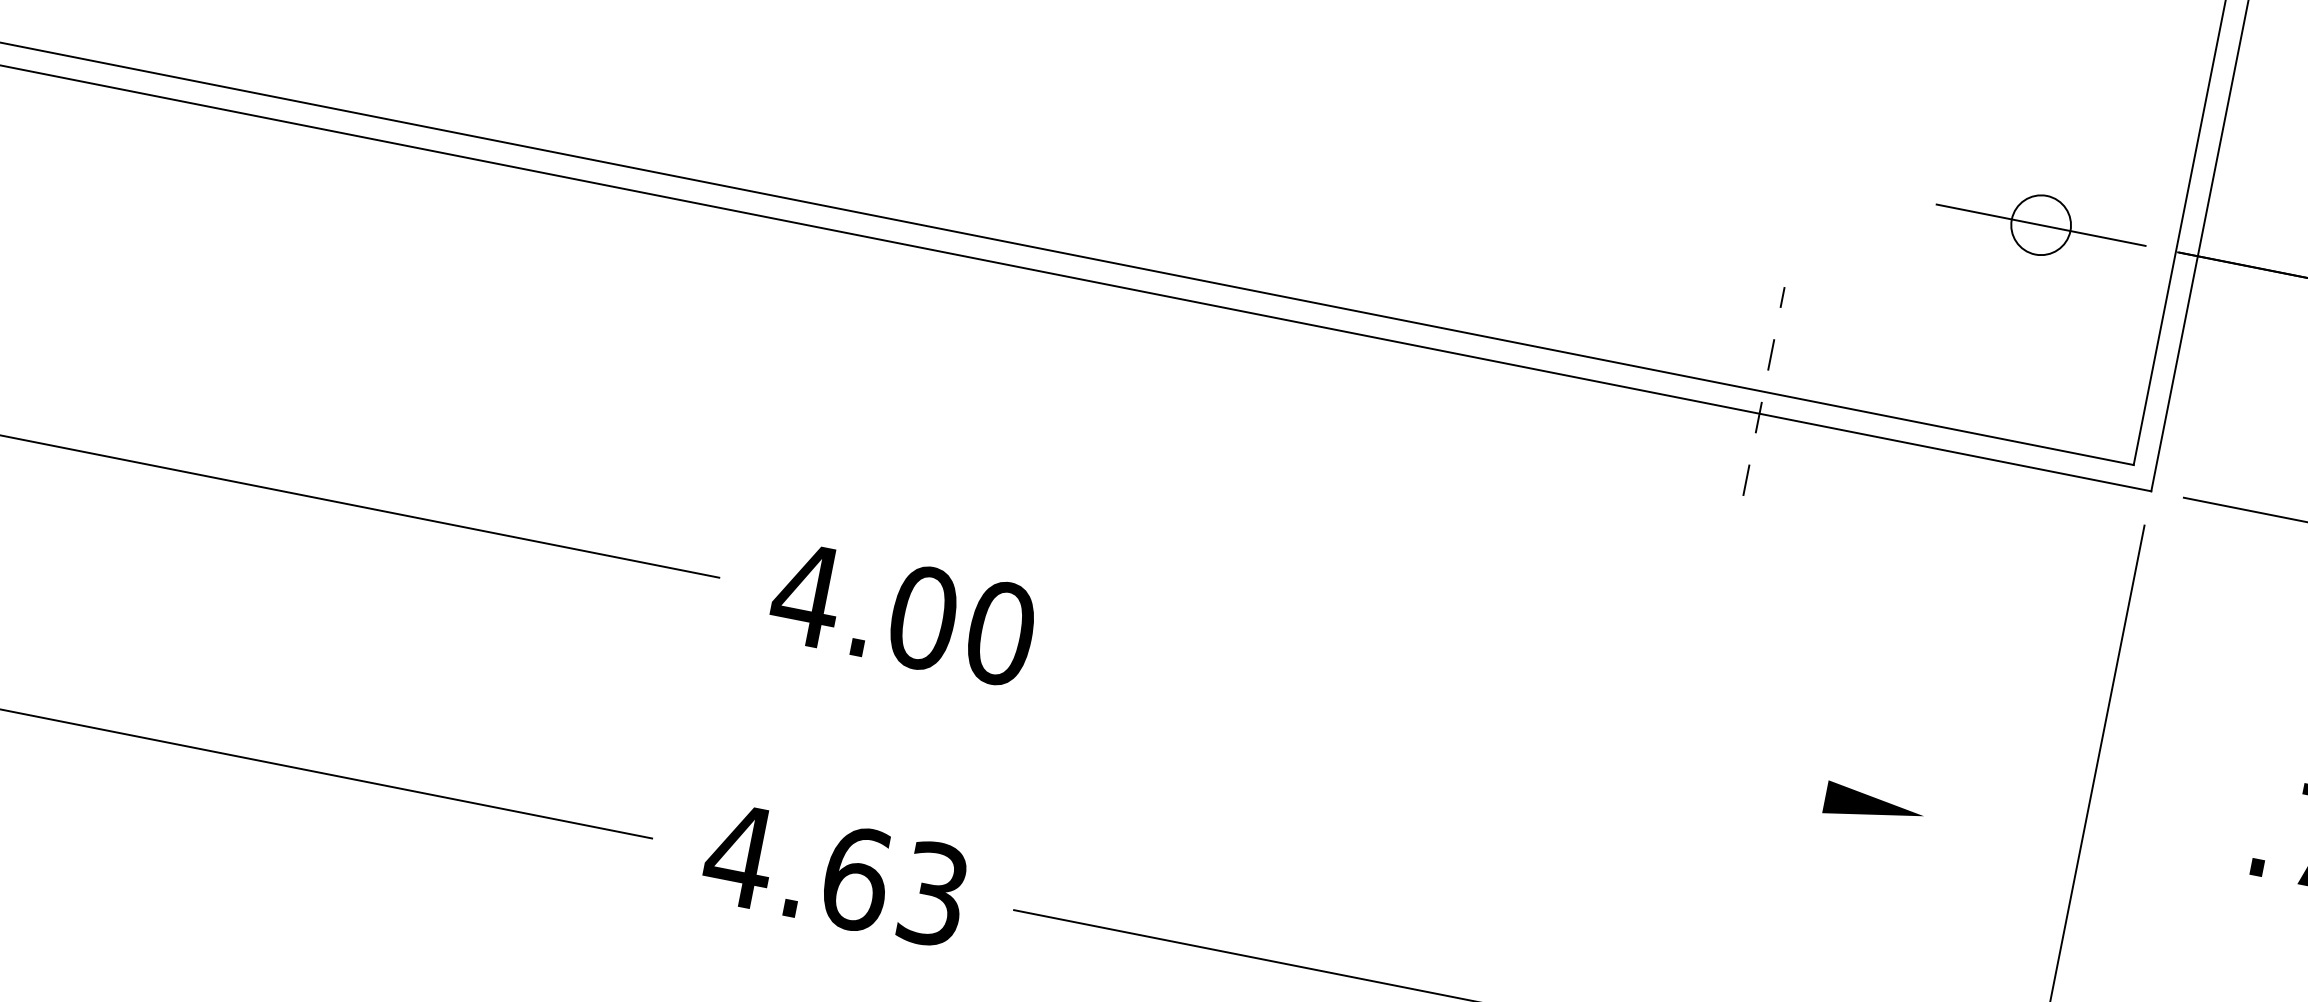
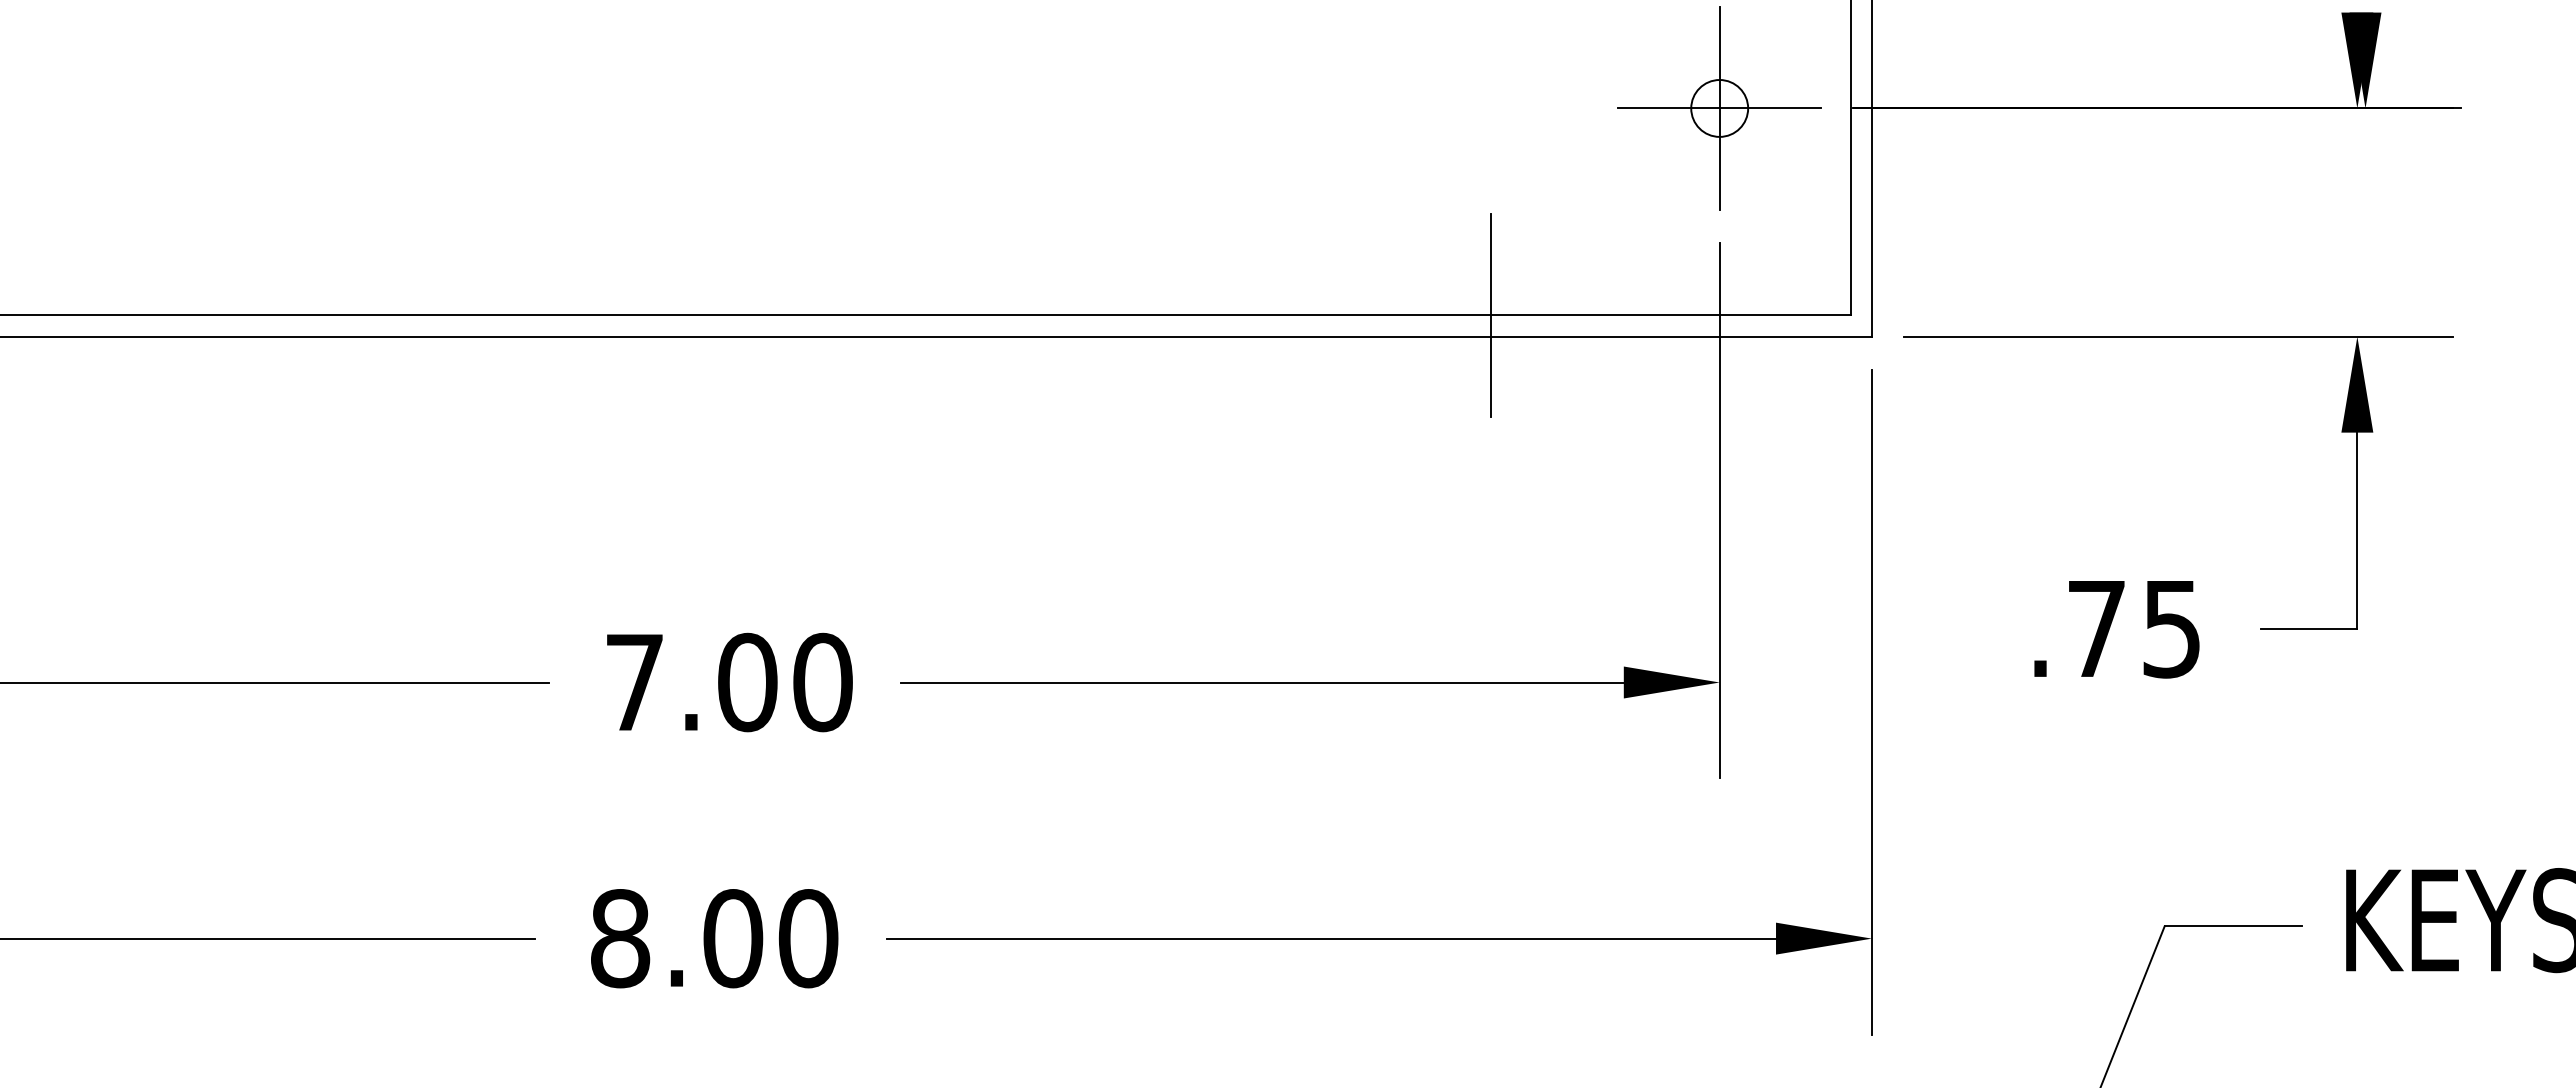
line: (2040, 225) -> (1719, 108), added
line: (1764, 390) -> (1491, 314), dashed -> solid
text: (806, 595) -> (634, 682), 4.00 -> 7.00
line: (1958, 639) -> (1719, 510), added
line: (1453, 723) -> (1262, 682), added
text: (835, 874) -> (713, 938), 4.63 -> 8.00

